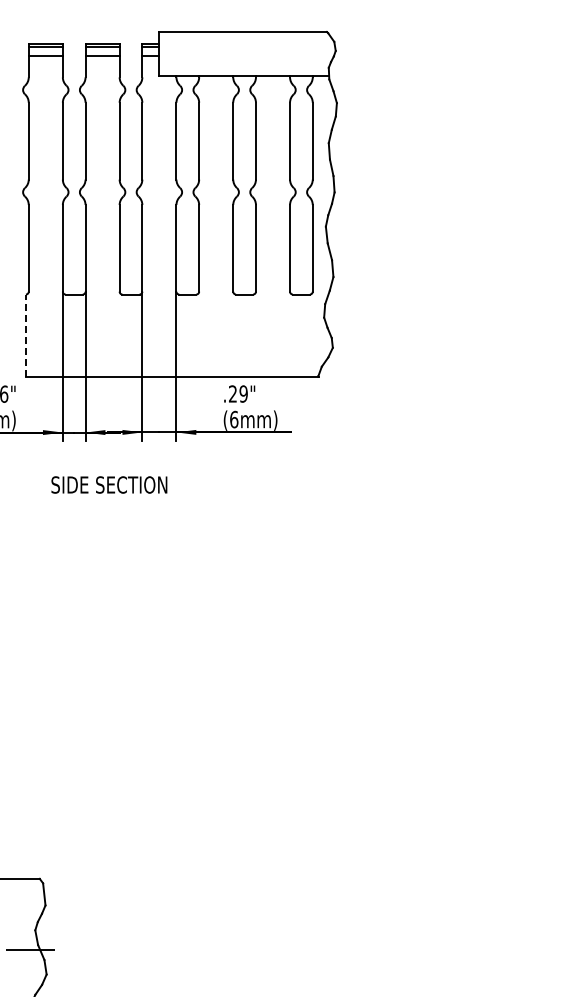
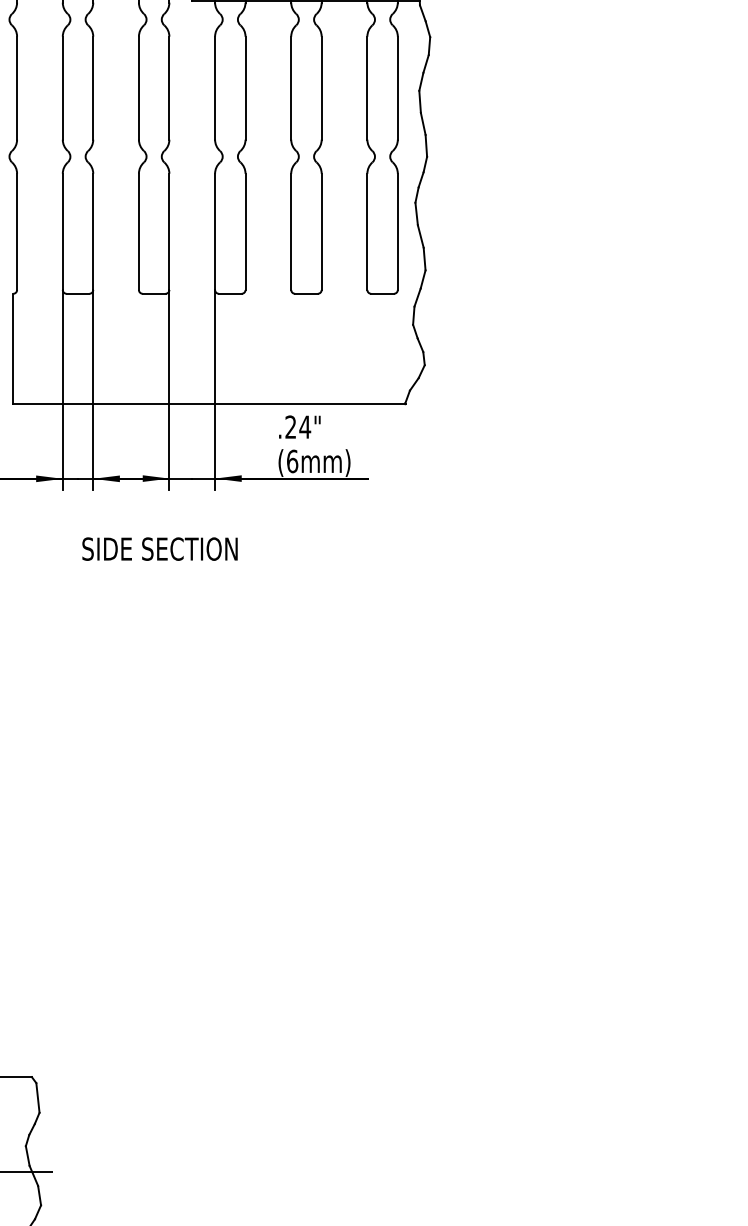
line: (25, 335) -> (12, 348), dashed -> solid
text: (243, 393) -> (304, 426), .29" -> .24"
text: (109, 484) -> (160, 548), moved

